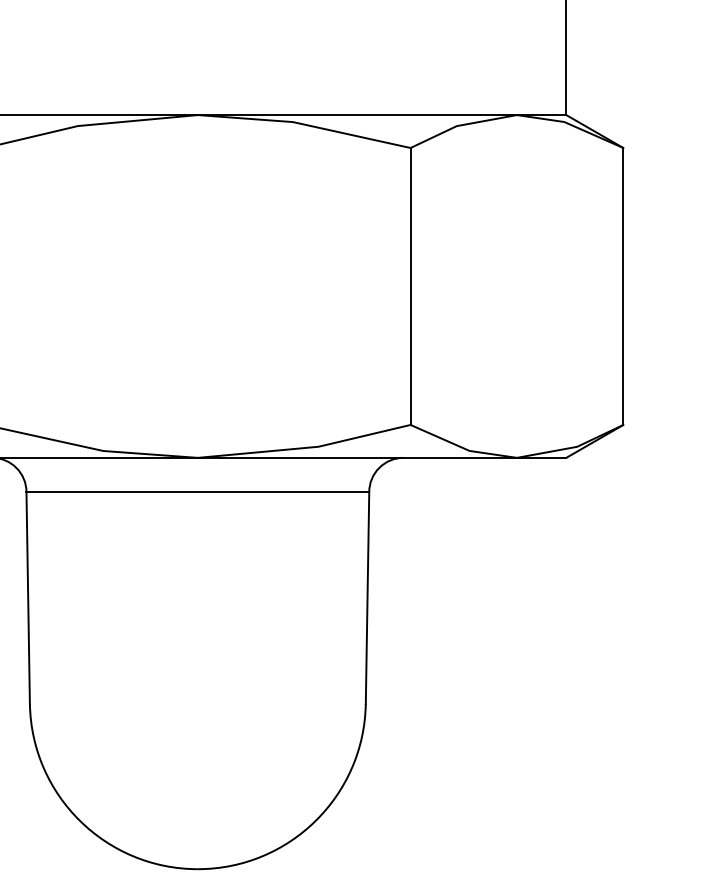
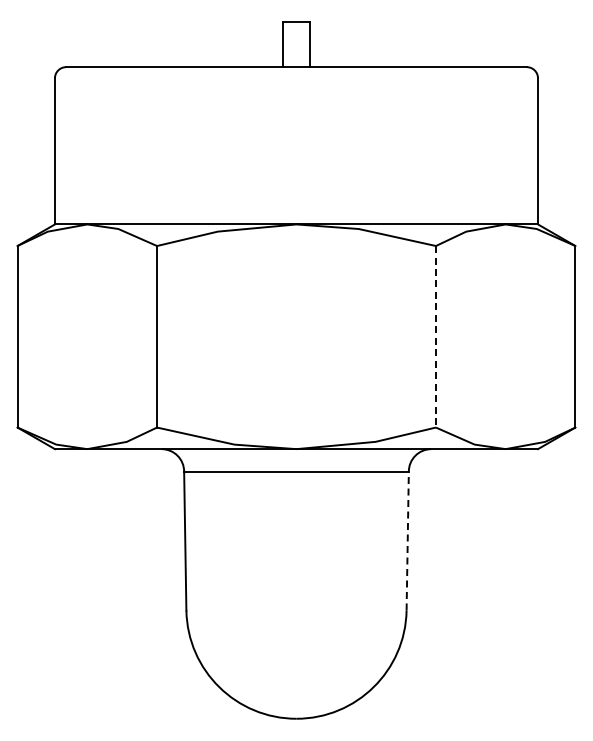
line: (409, 286) -> (435, 336), solid -> dashed
line: (367, 597) -> (407, 540), solid -> dashed

